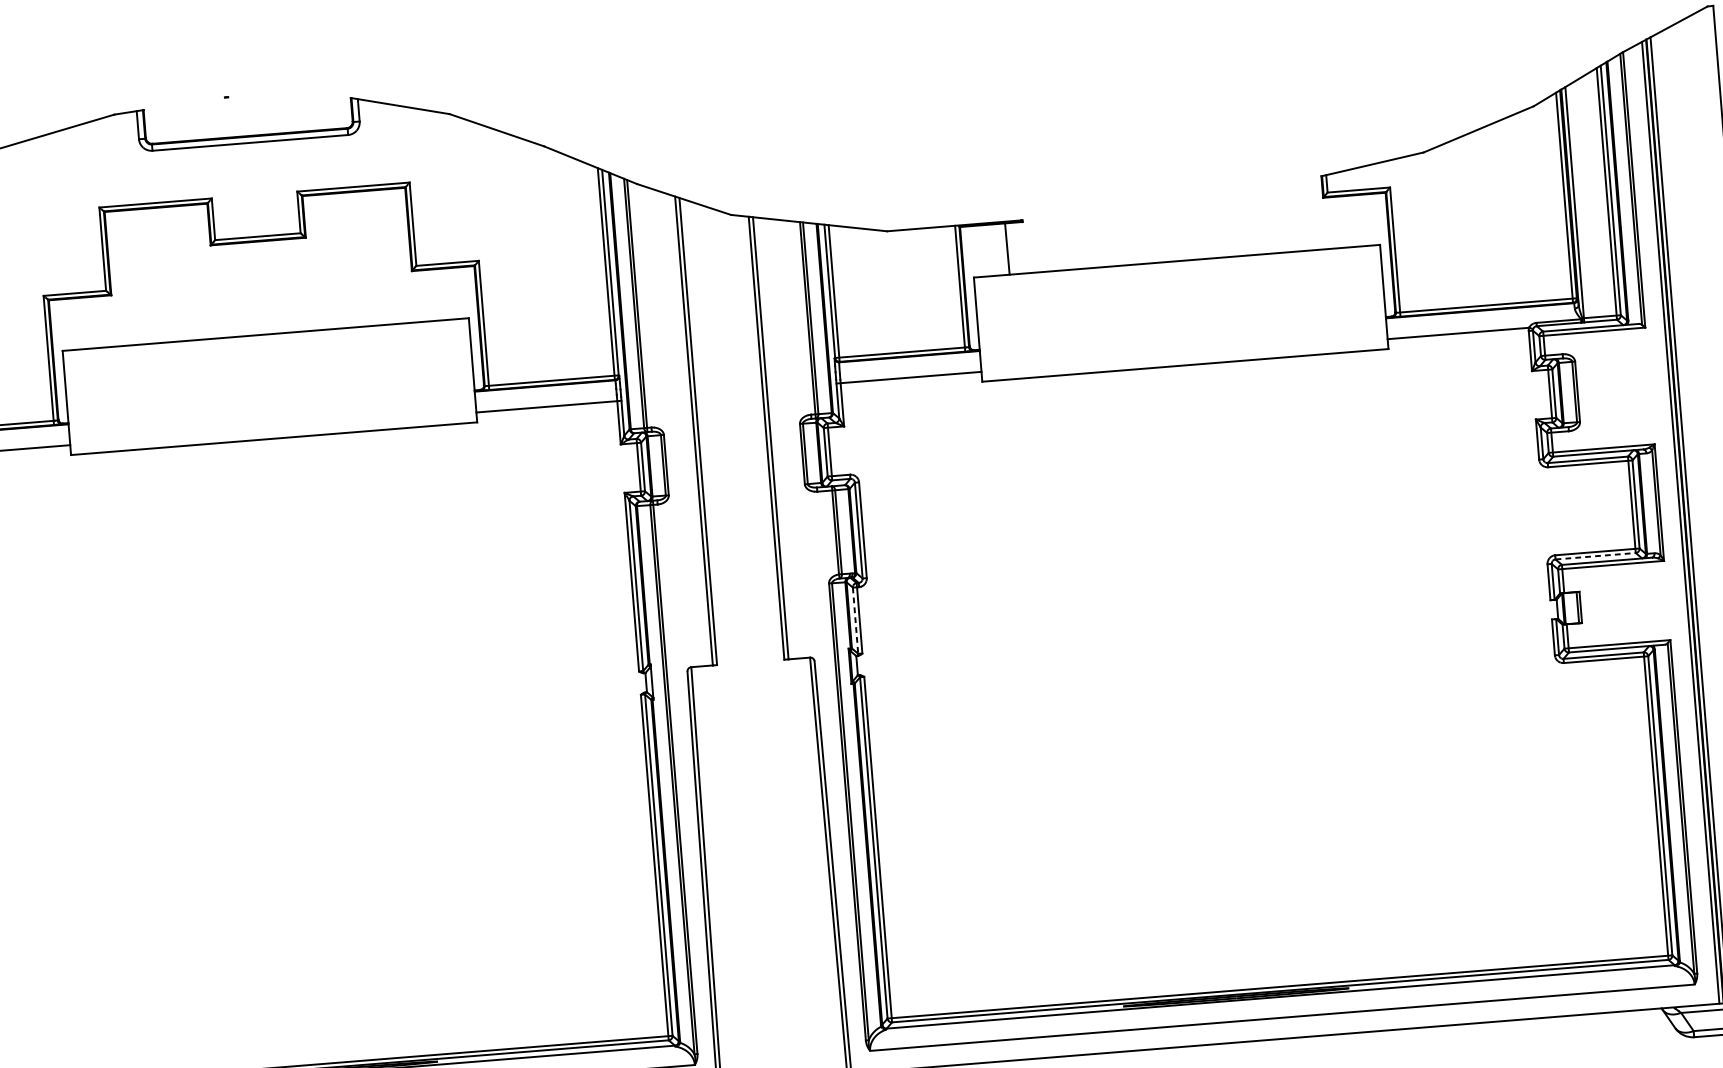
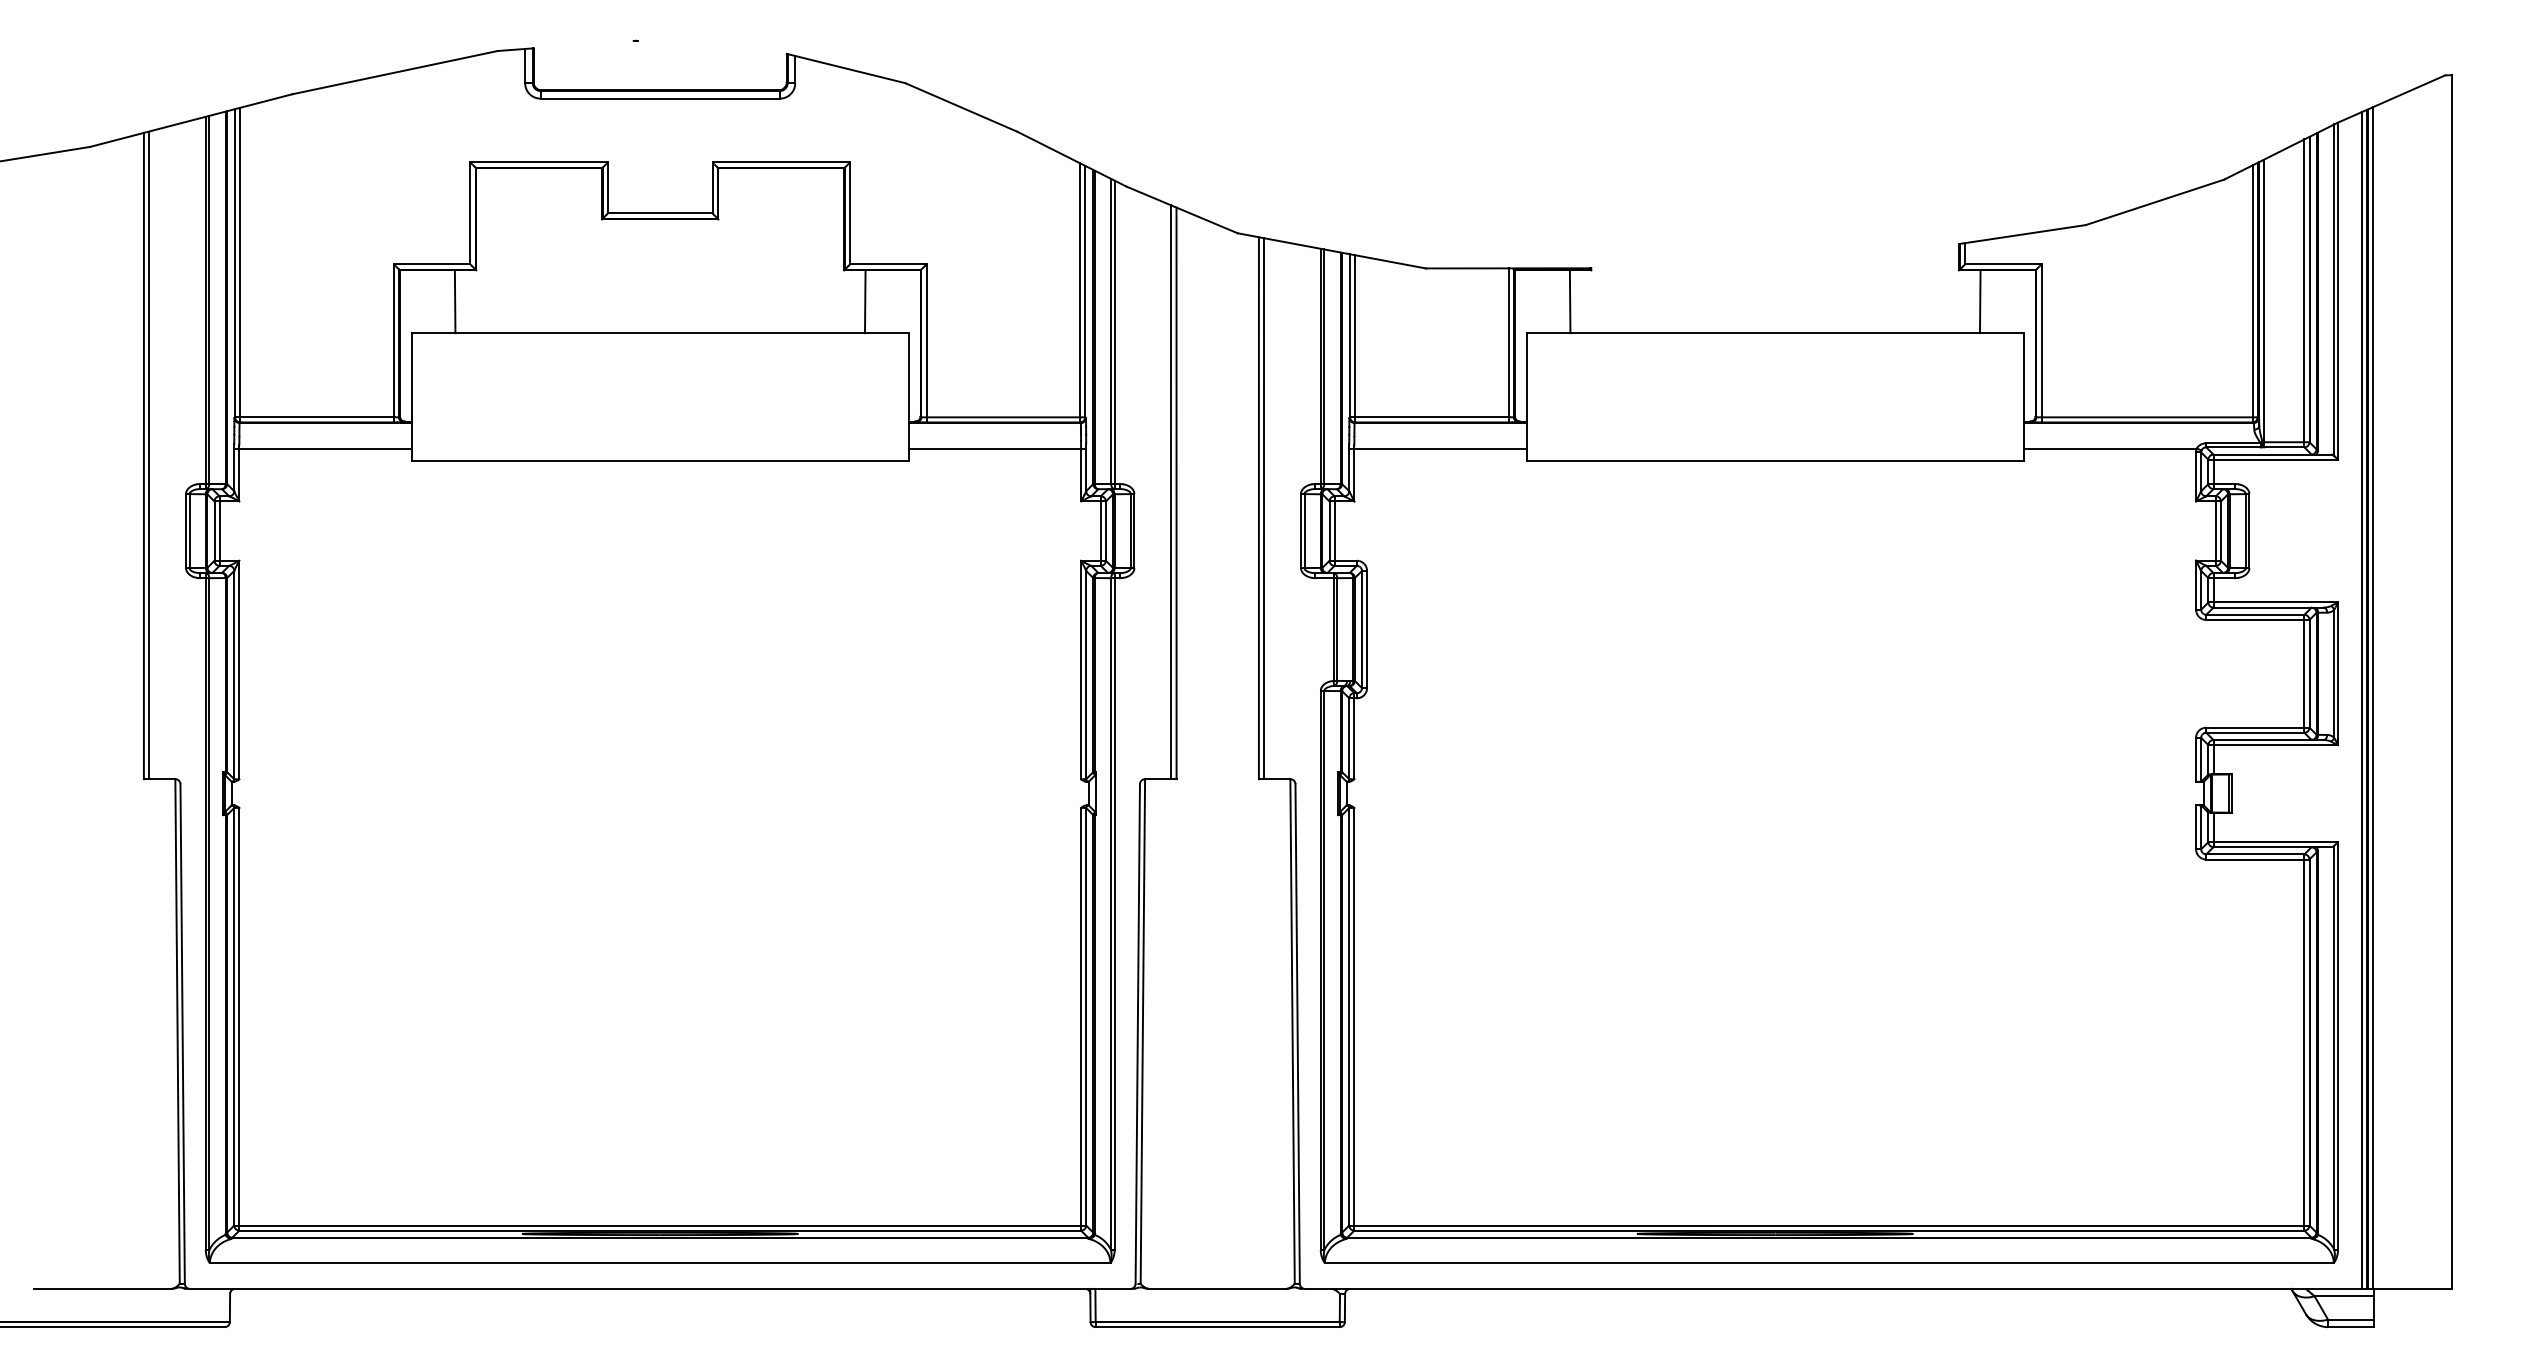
line: (1341, 221) -> (1979, 301), added
line: (431, 295) -> (865, 301), added
line: (95, 322) -> (454, 301), added
line: (1595, 556) -> (2255, 732), dashed -> solid
line: (855, 621) -> (1349, 739), dashed -> solid

